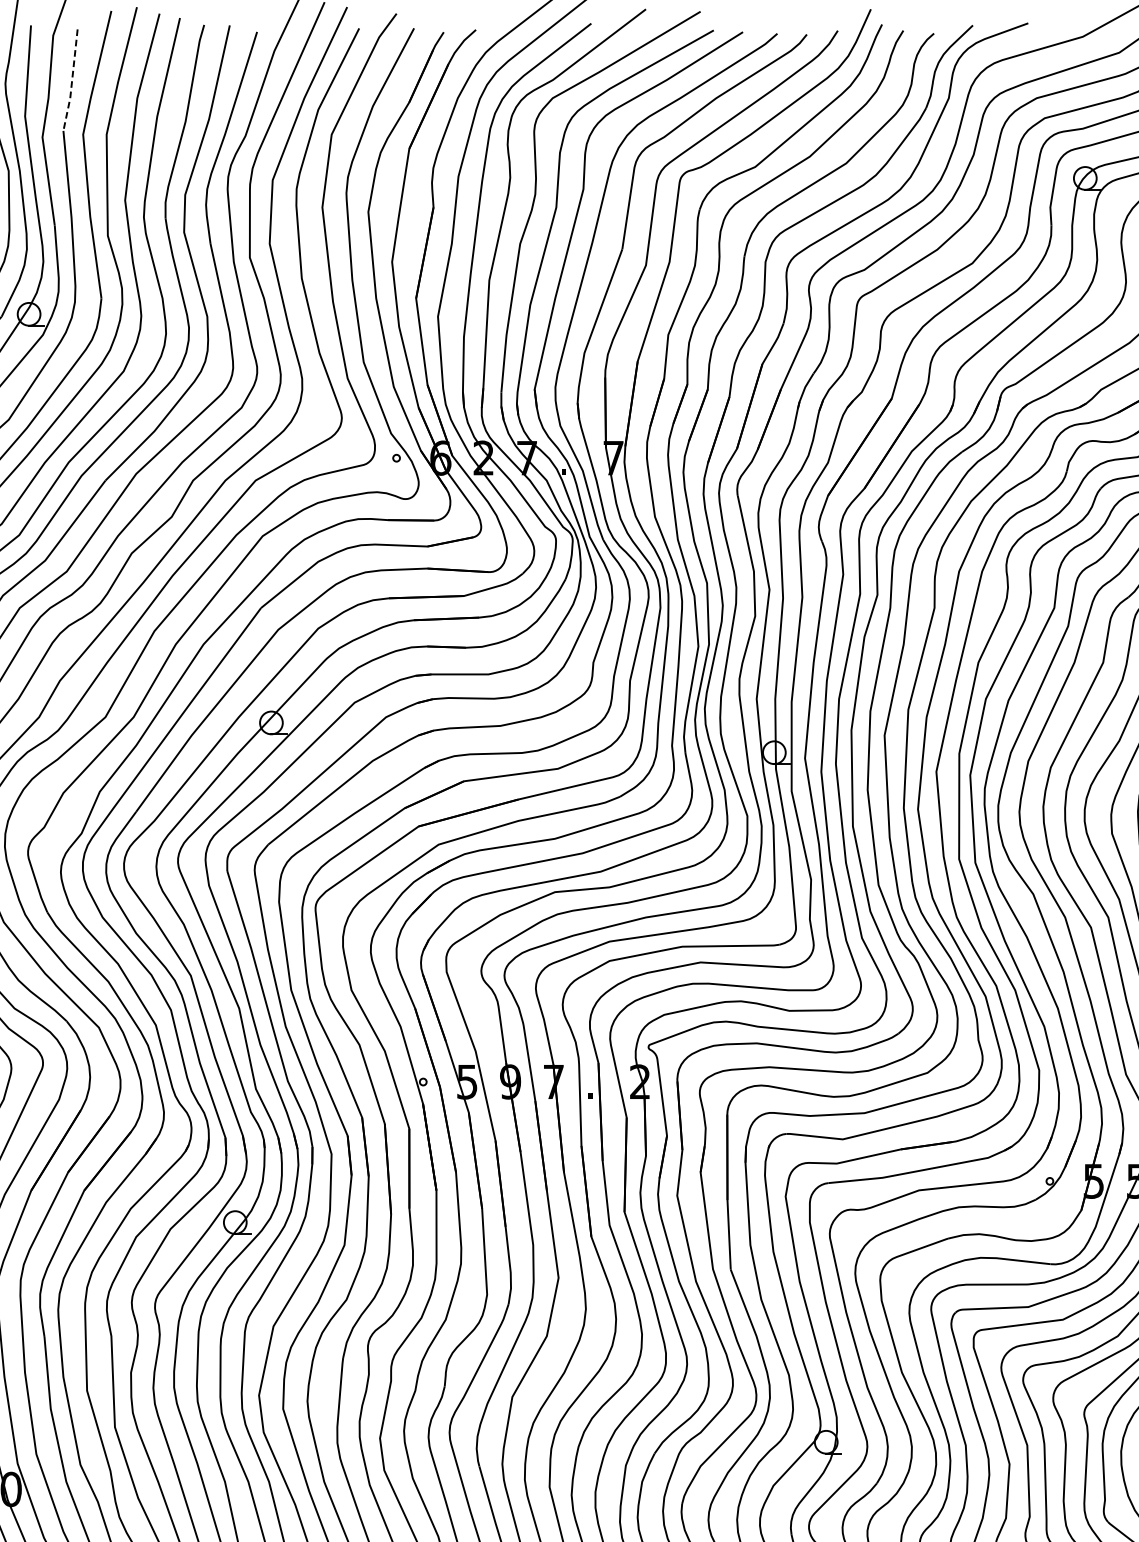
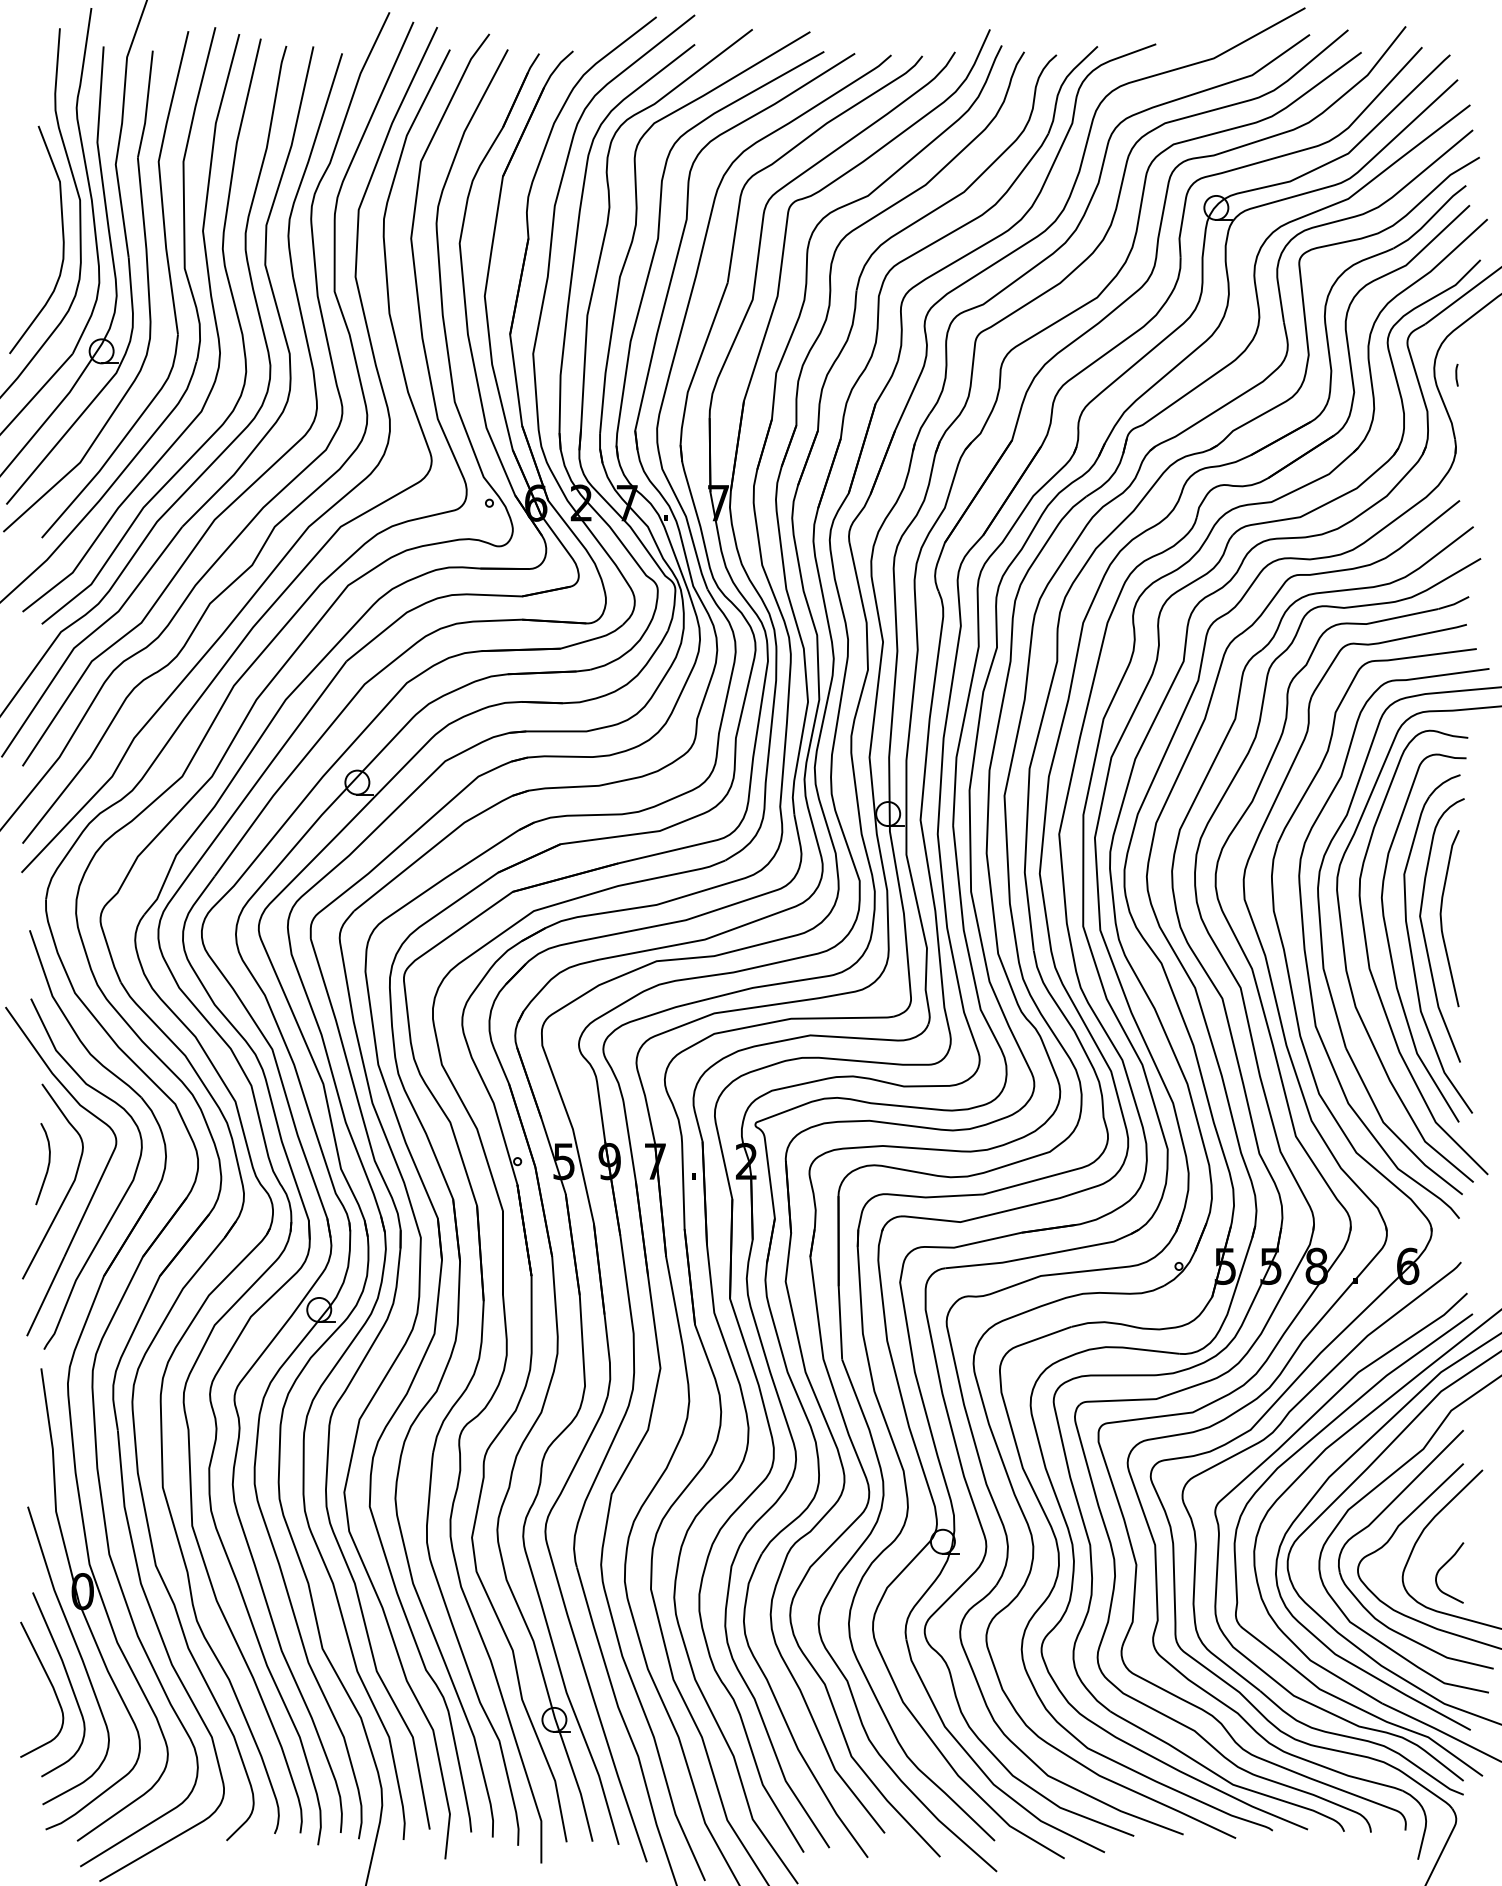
line: (71, 81) -> (146, 105), dashed -> solid

